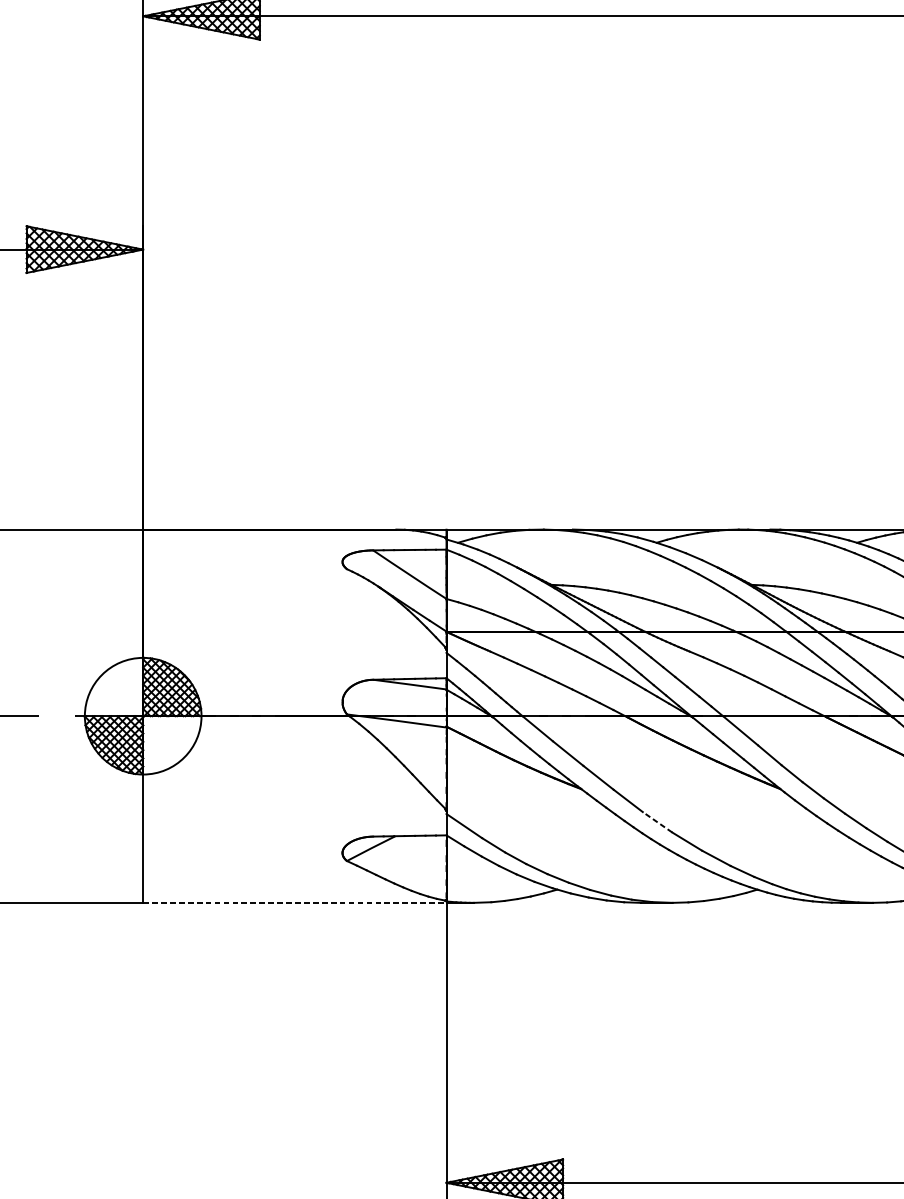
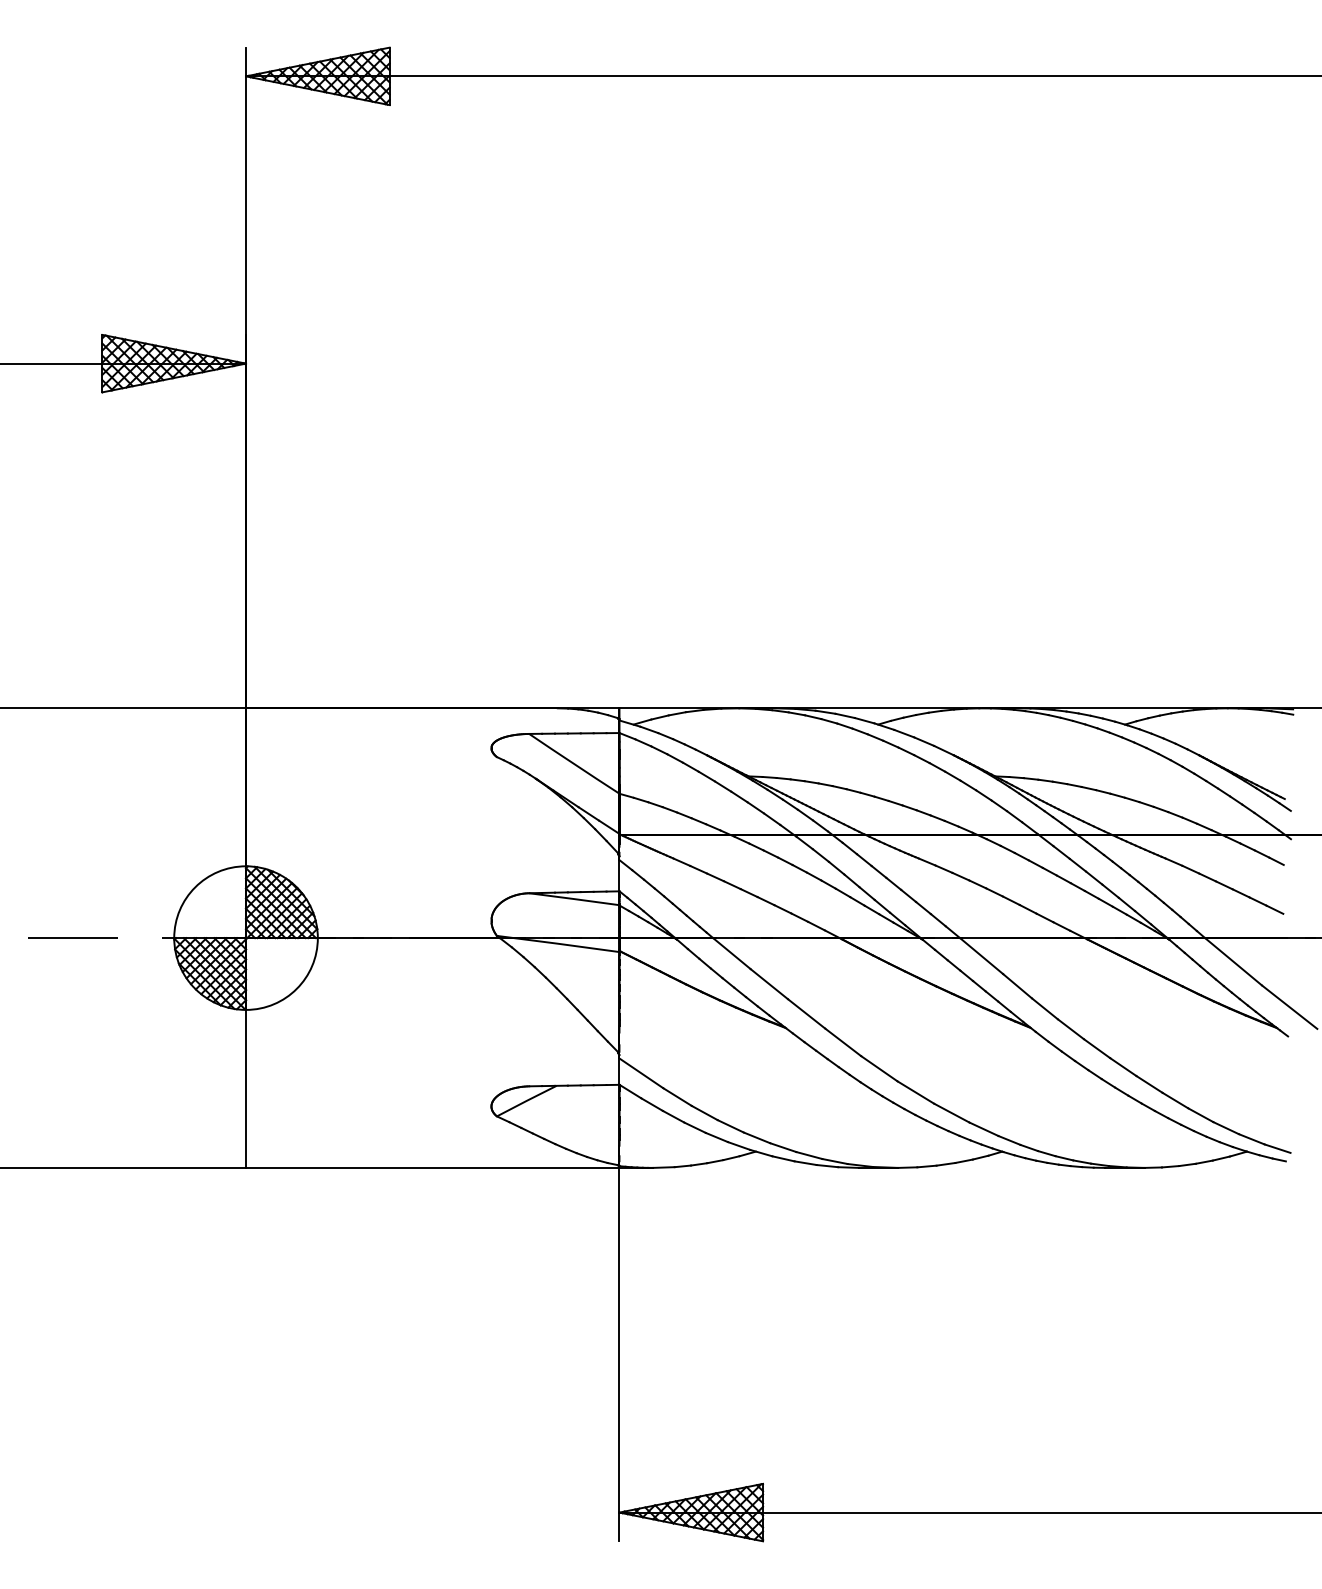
line: (656, 822) -> (878, 1068), dashed -> solid
line: (294, 902) -> (432, 1167), dashed -> solid

